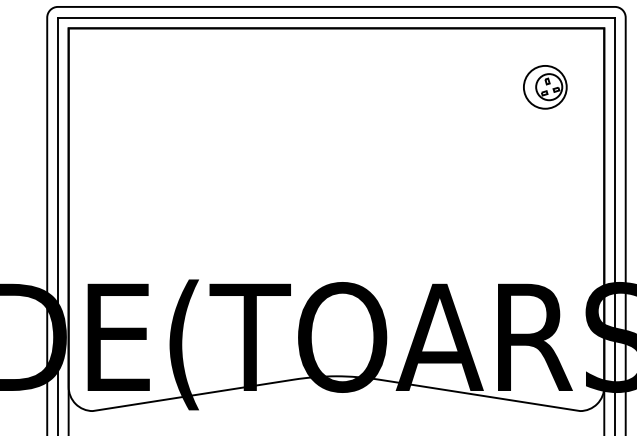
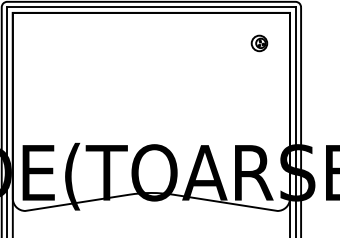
part: (545, 87) -> (259, 43), size x0.7

